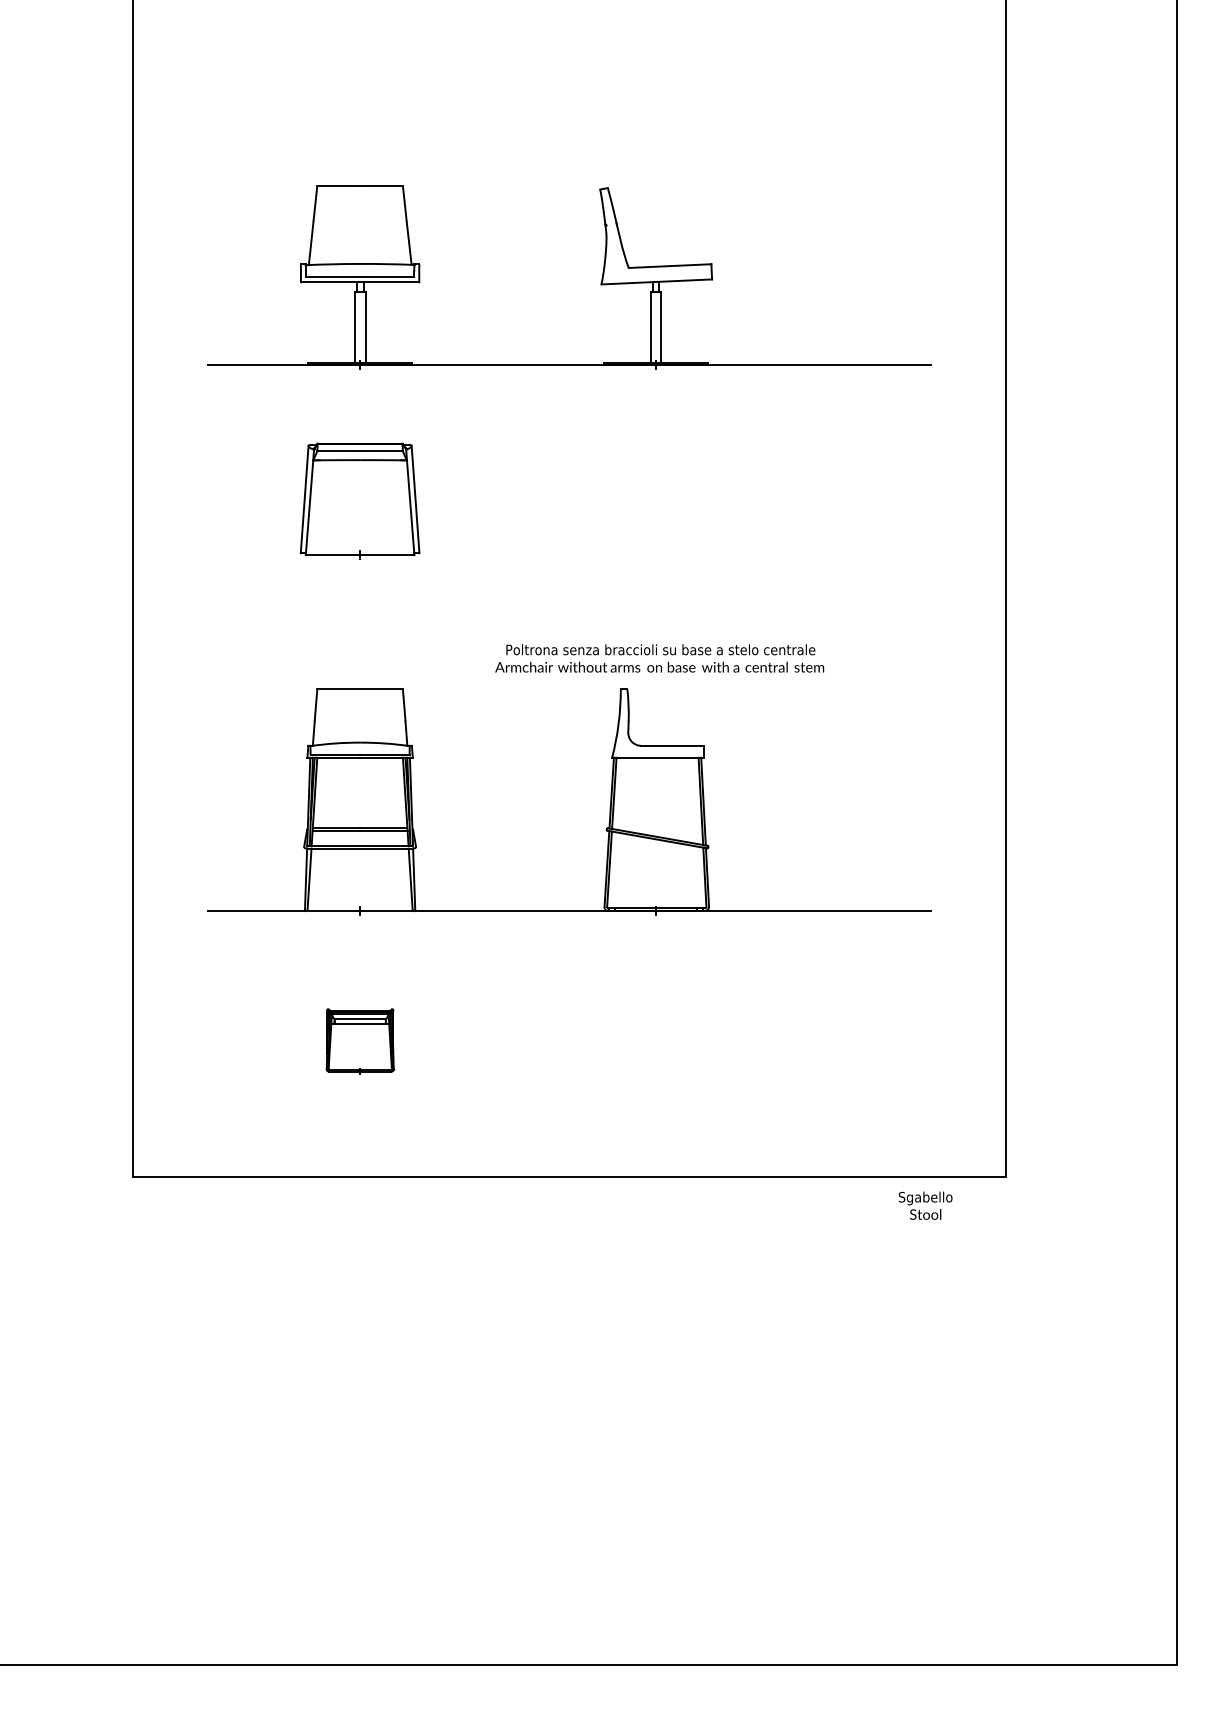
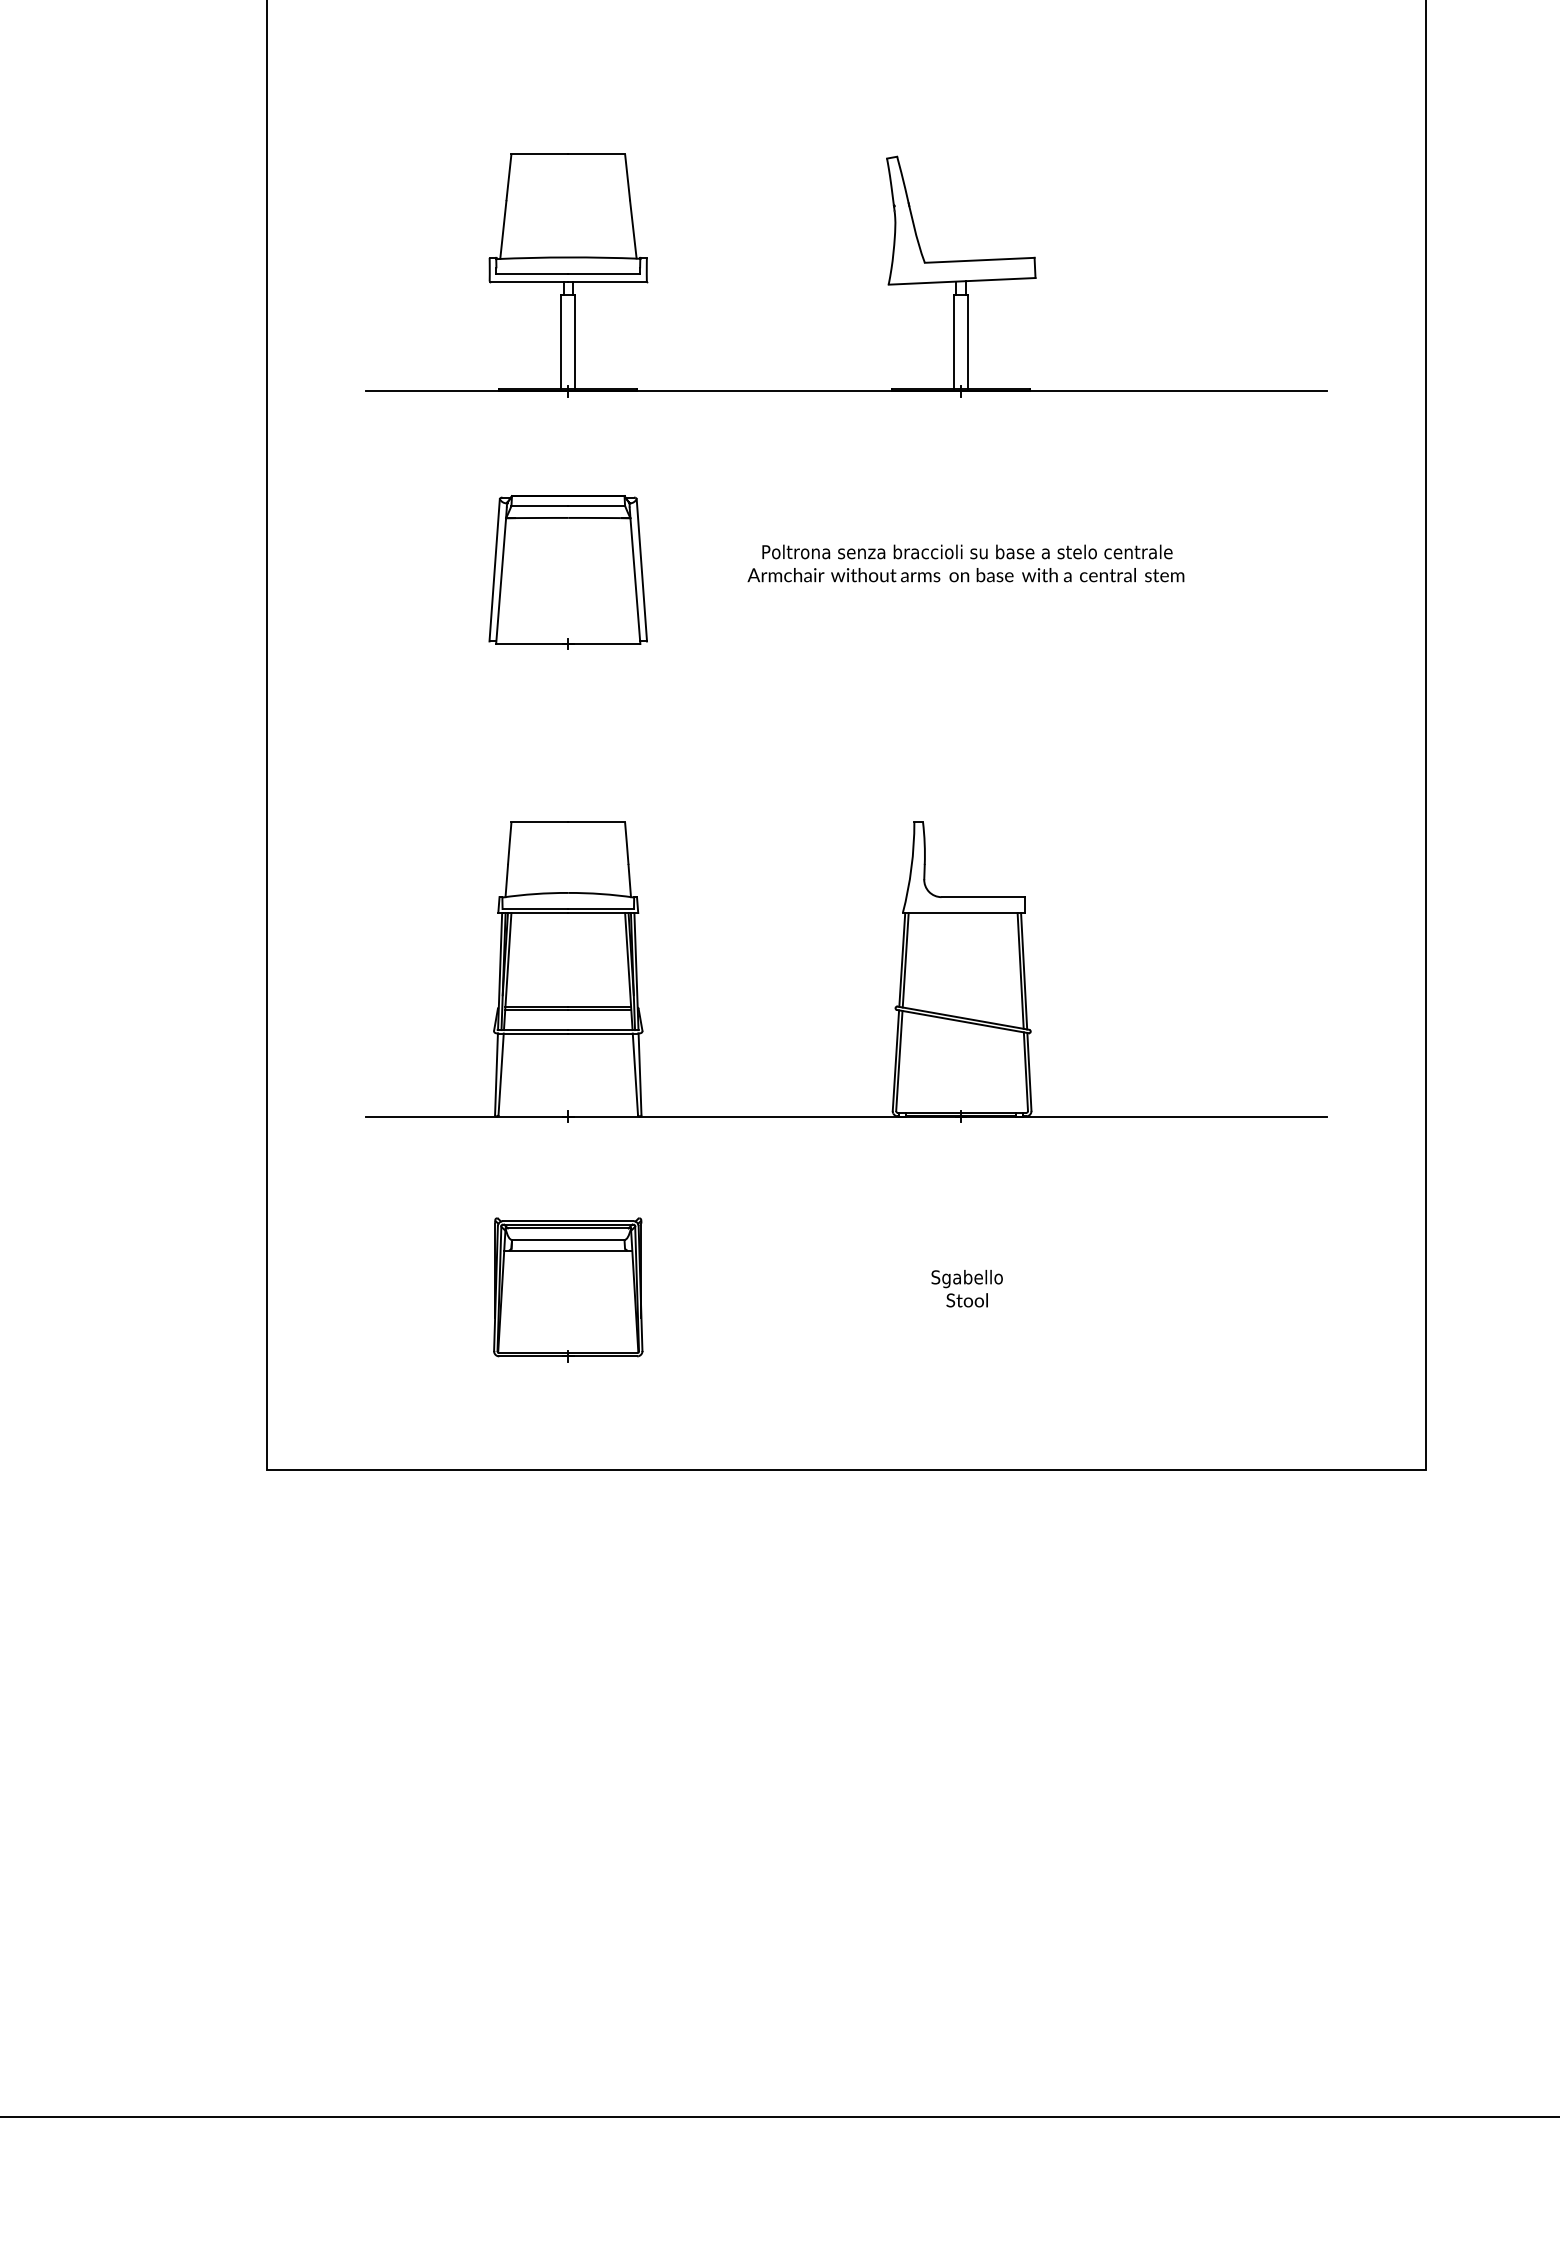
text: (659, 658) -> (965, 563), moved
part: (360, 1041) -> (568, 1289), size x1.67
text: (925, 1205) -> (967, 1288), moved

